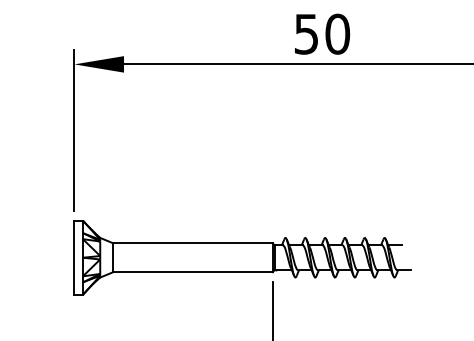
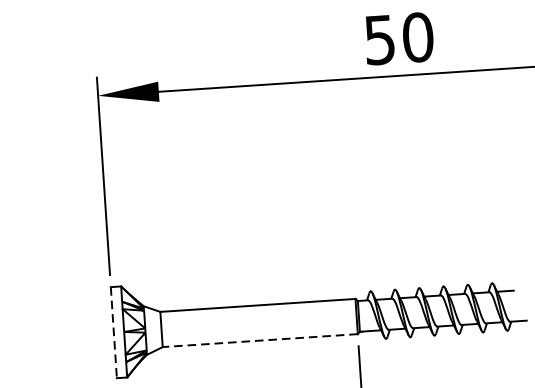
line: (74, 258) -> (113, 333), solid -> dashed
line: (193, 272) -> (260, 341), solid -> dashed

